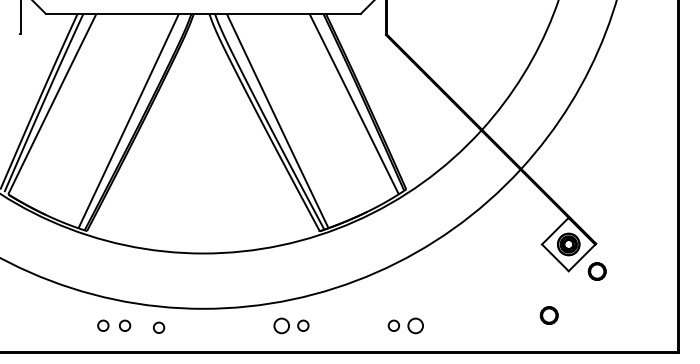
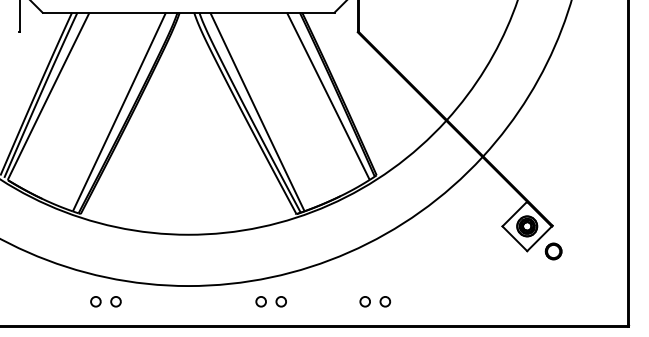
part: (548, 315) -> (508, 292), removed
circle: (281, 325) -> (261, 301), size x0.71
circle: (415, 325) -> (385, 301), size x0.71
circle: (159, 327) -> (147, 303), removed

